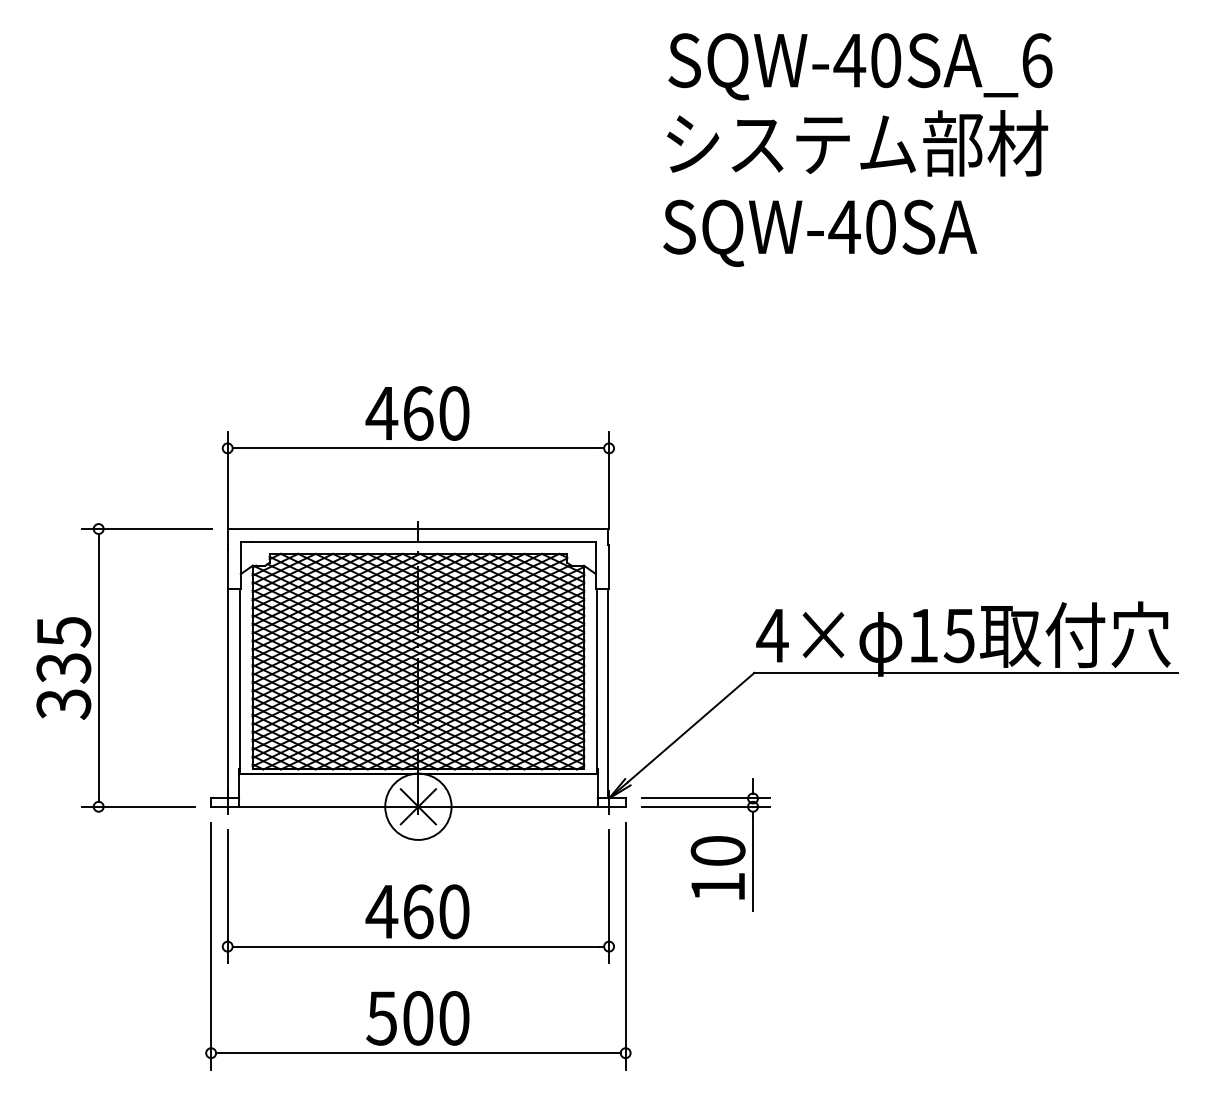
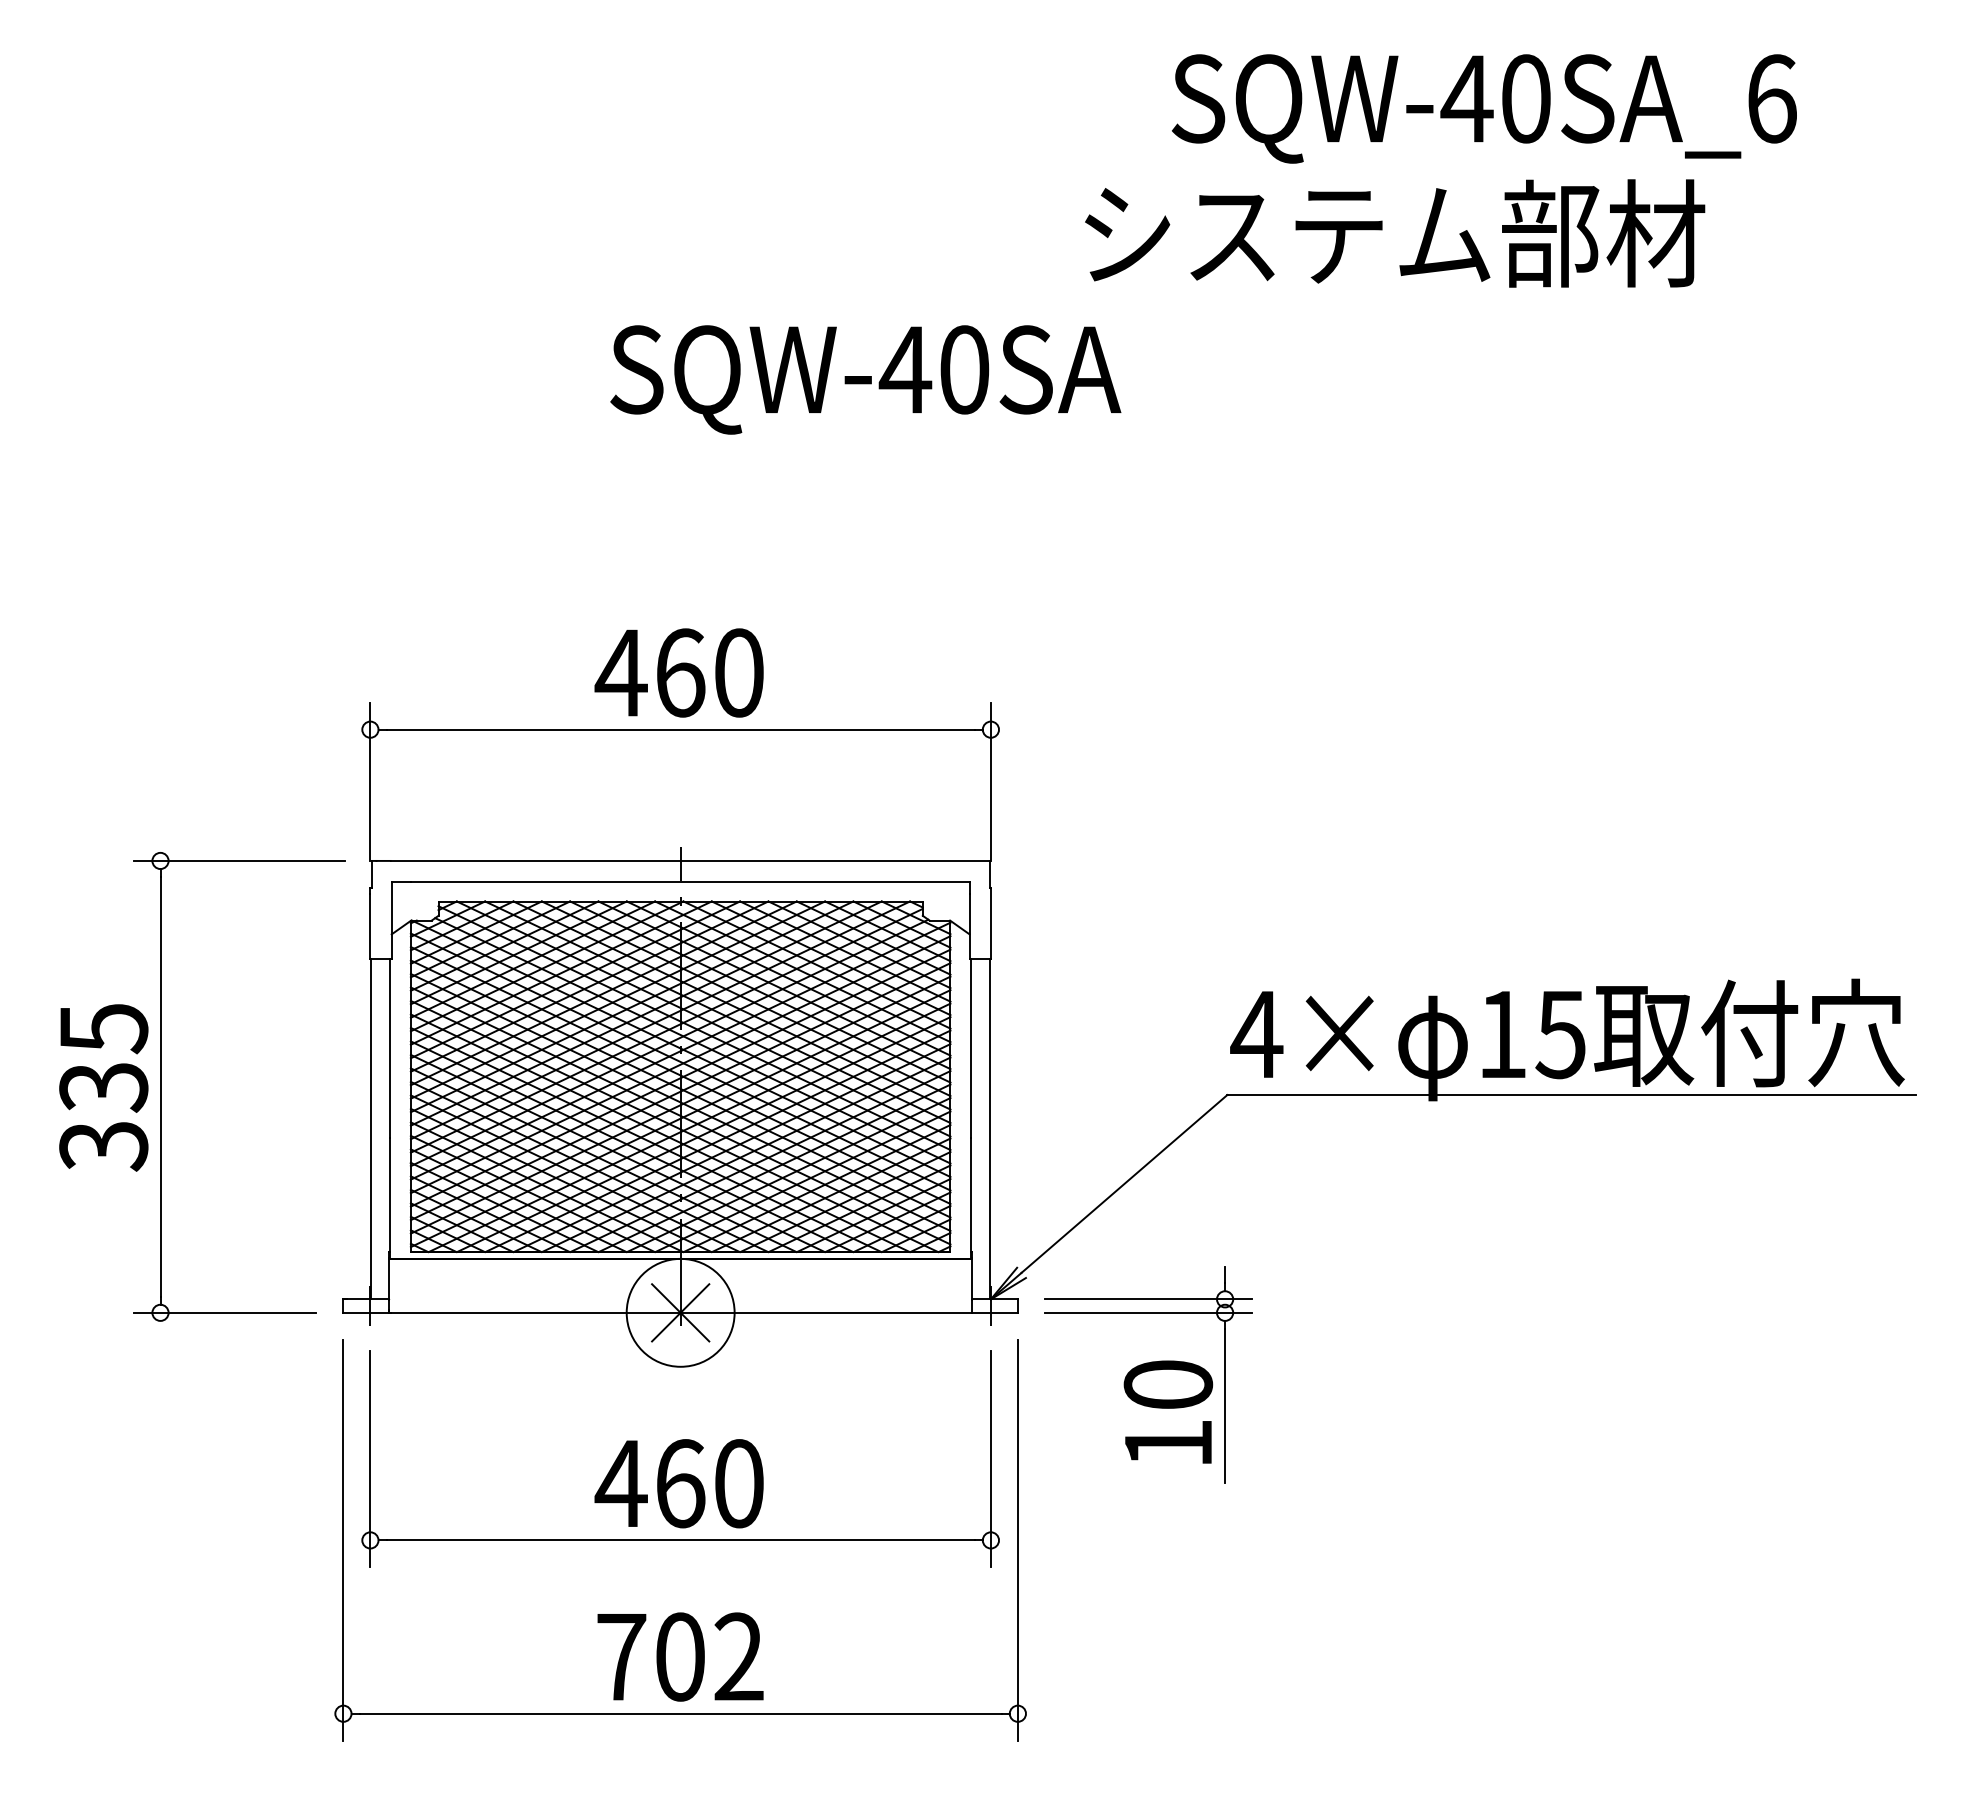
text: (860, 66) -> (1484, 108), moved
text: (820, 232) -> (866, 378), moved
text: (417, 1018) -> (679, 1657), 500 -> 702

